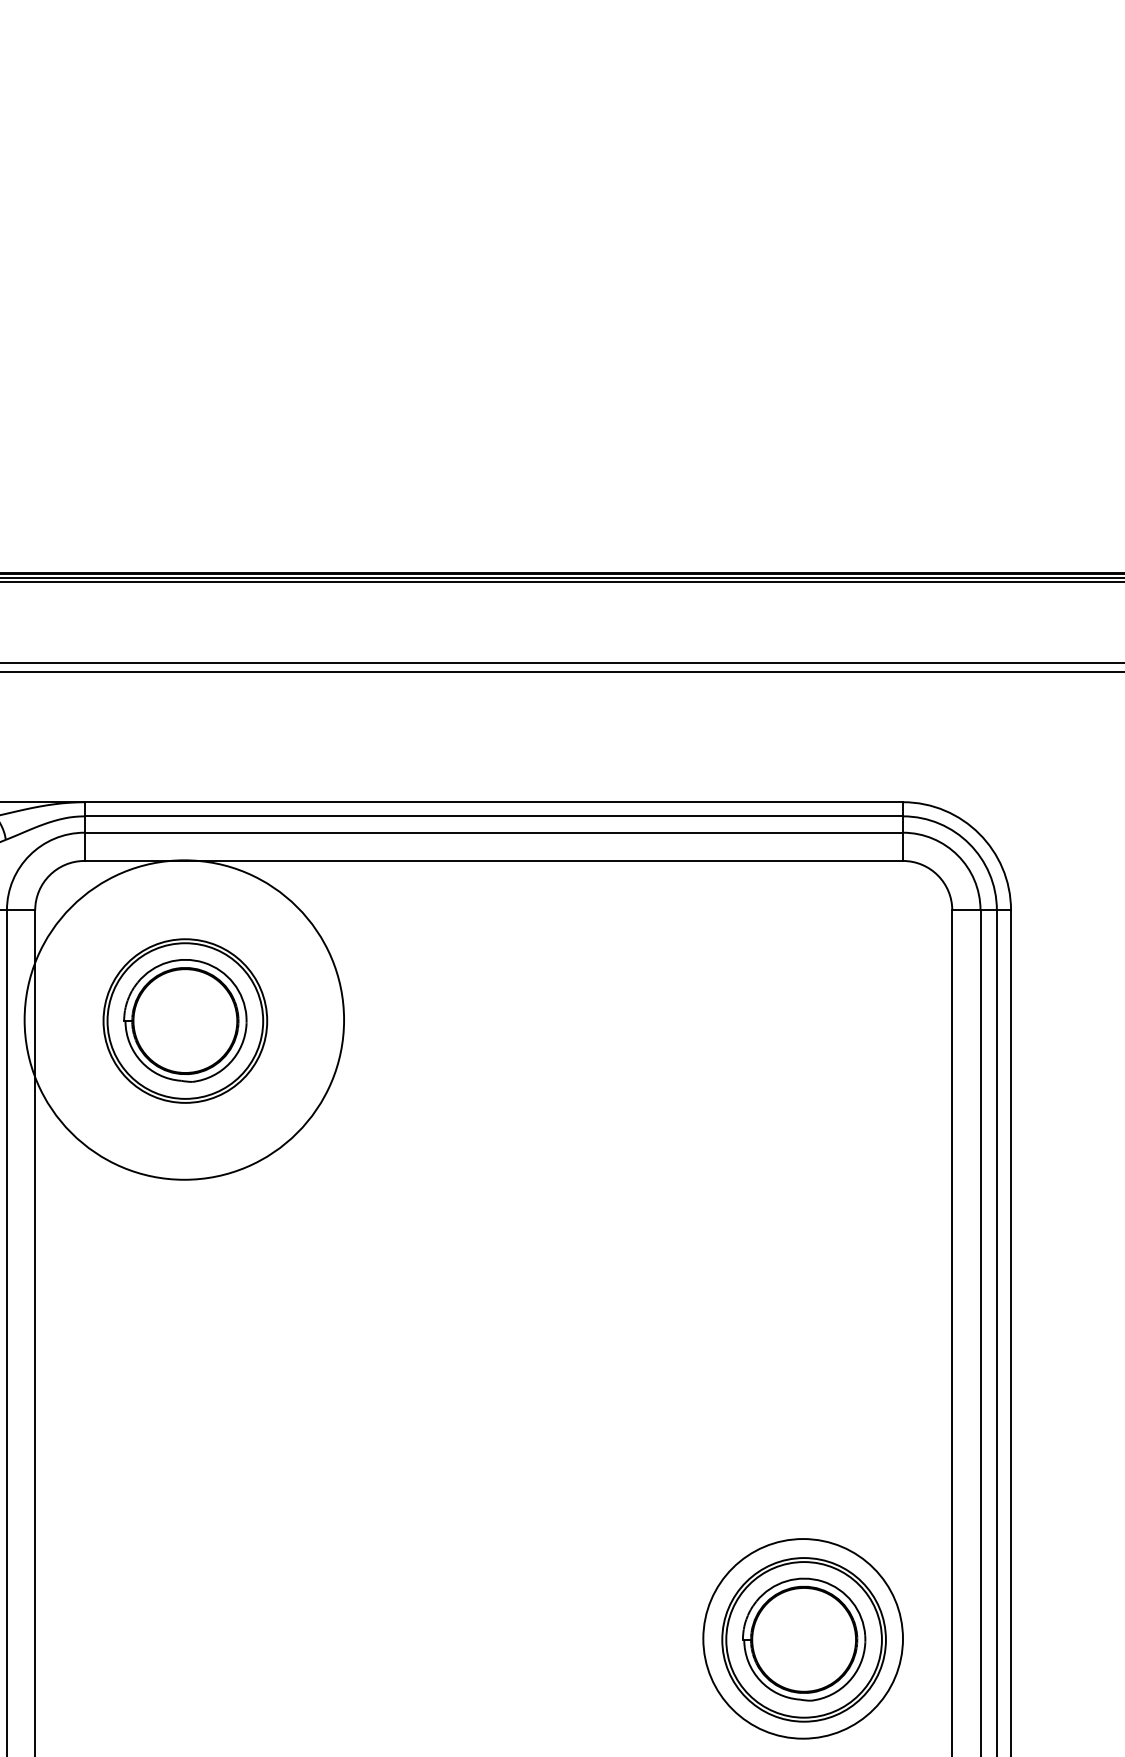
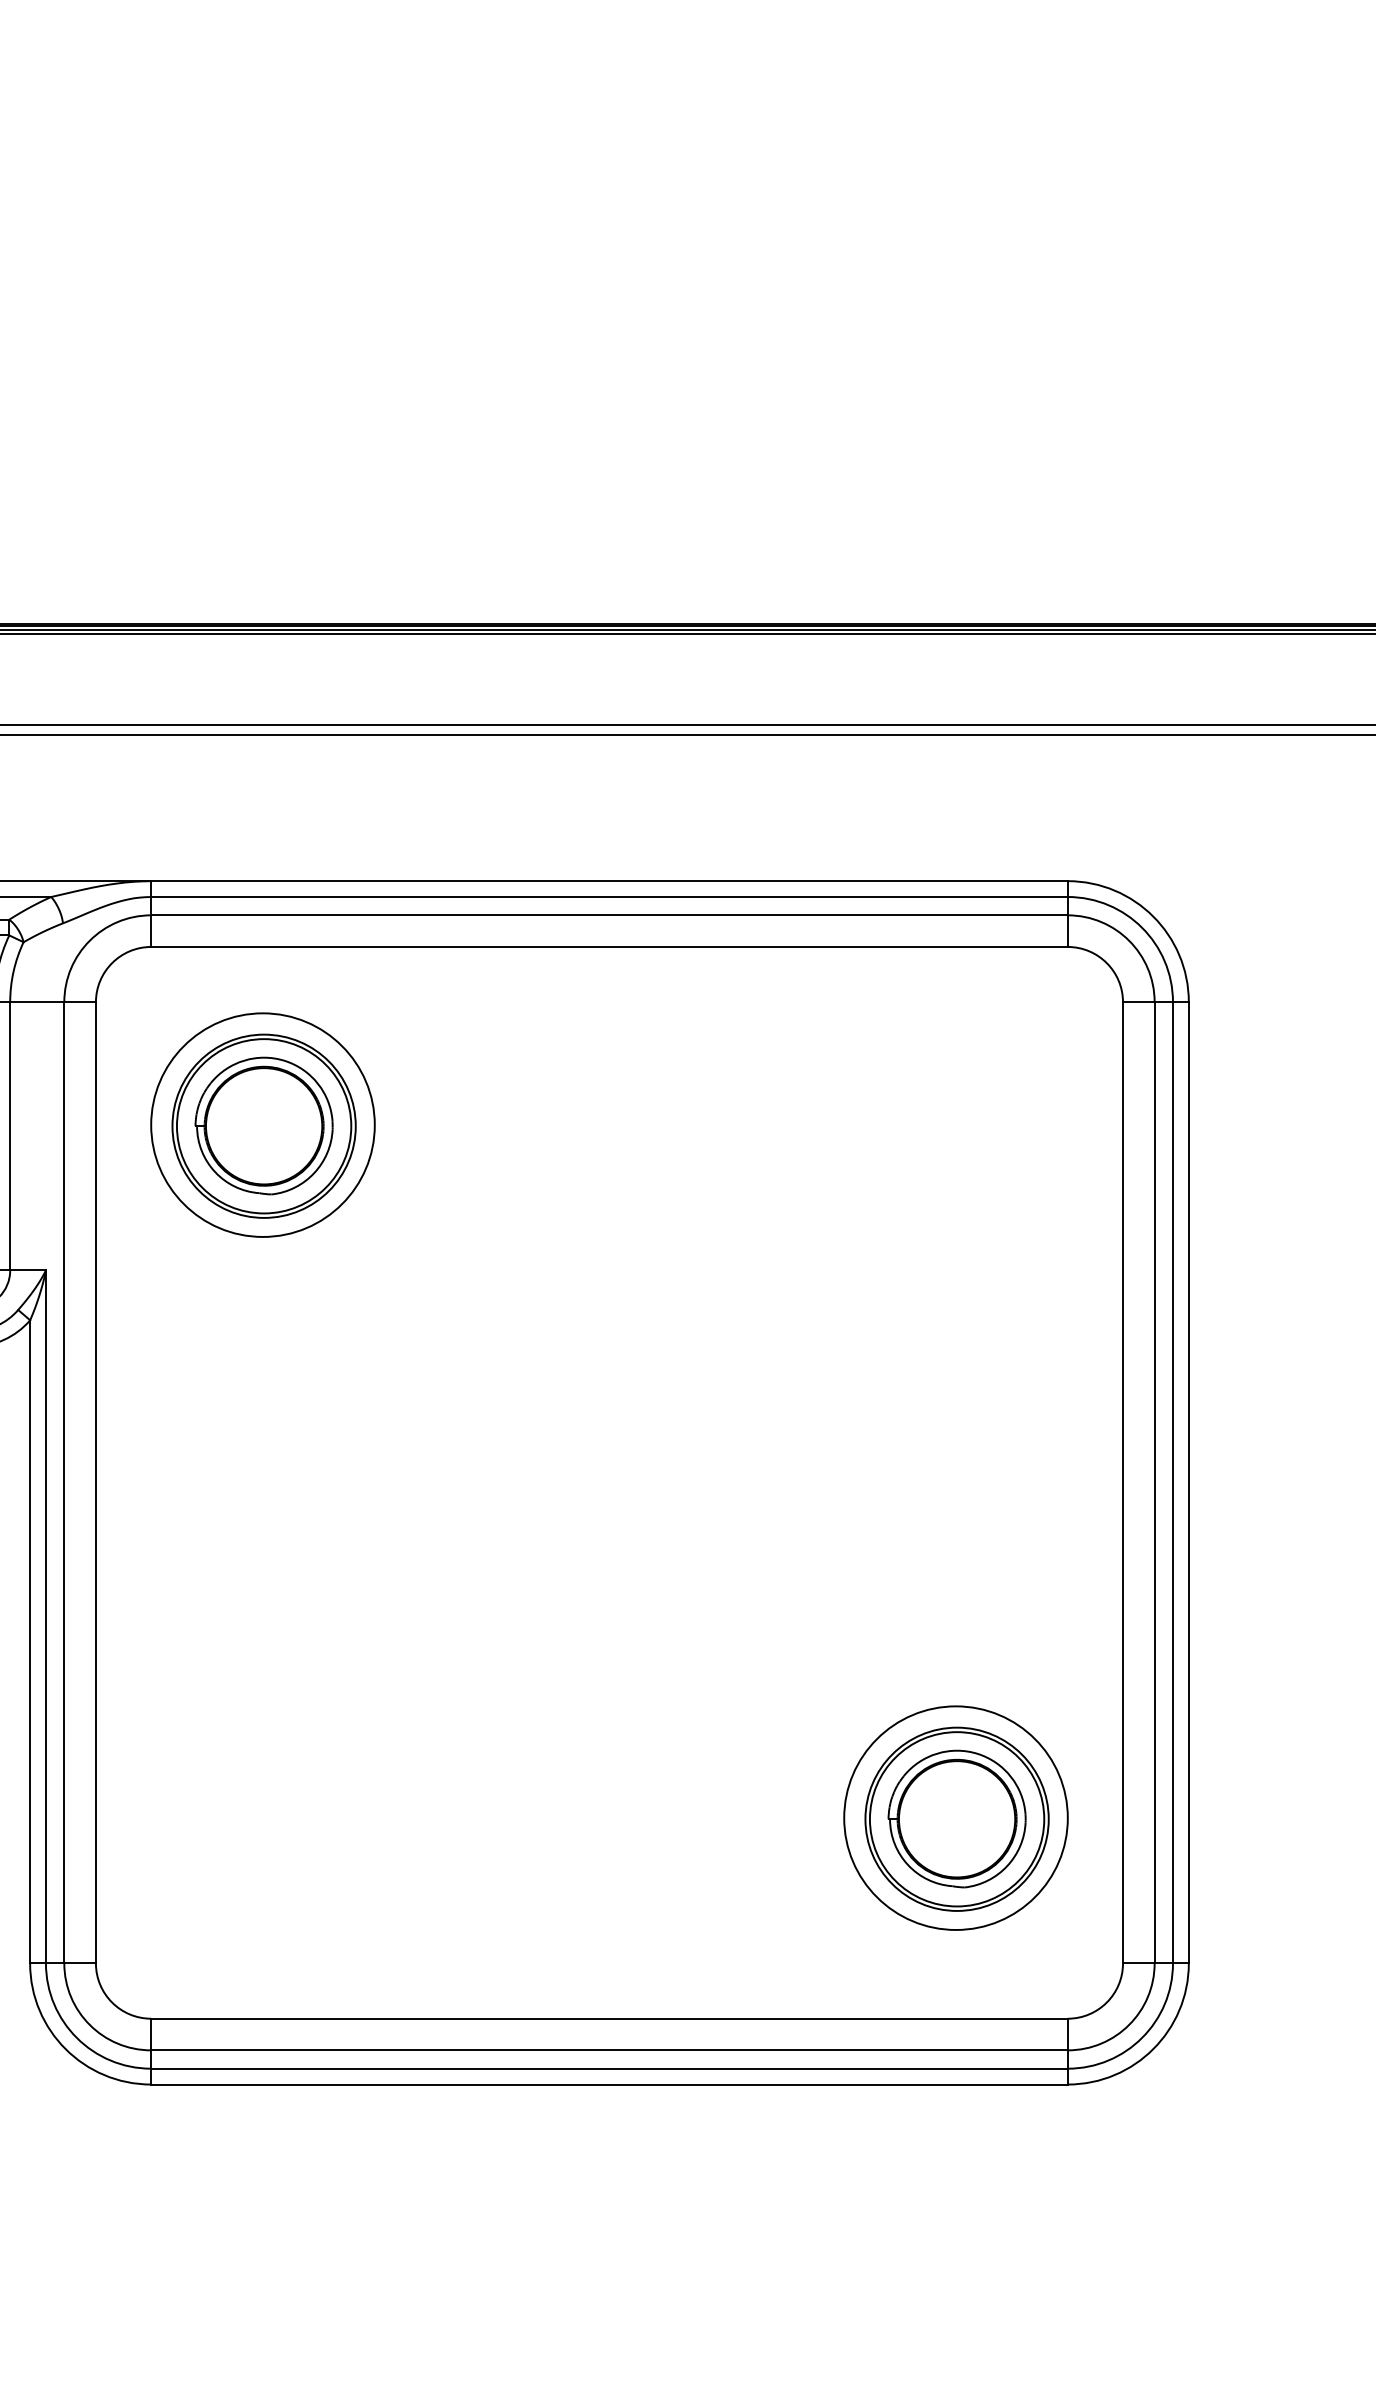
circle: (183, 1019) -> (262, 1124), size x0.62

